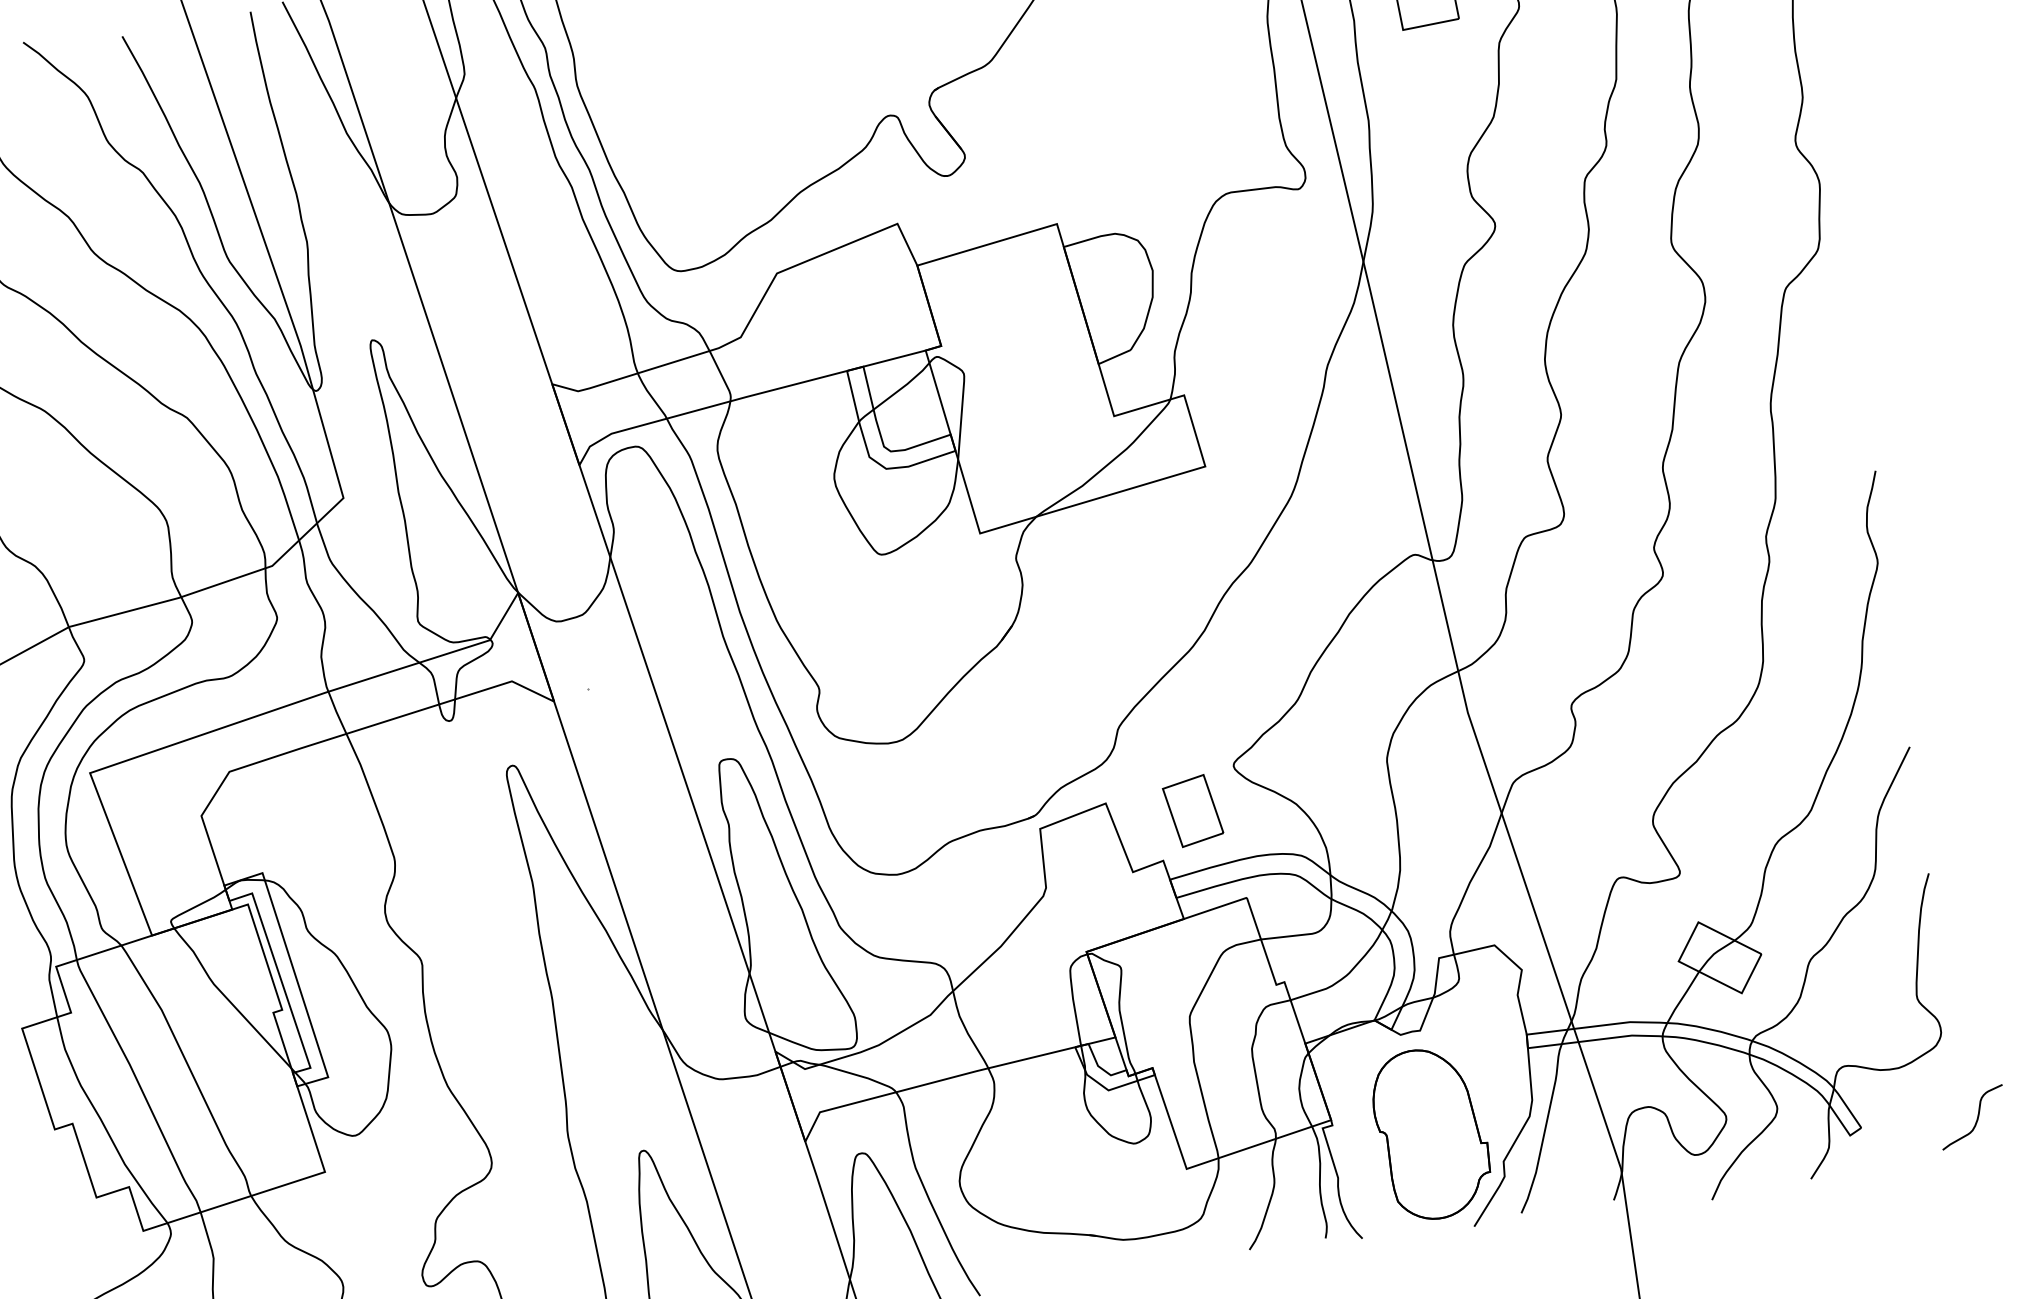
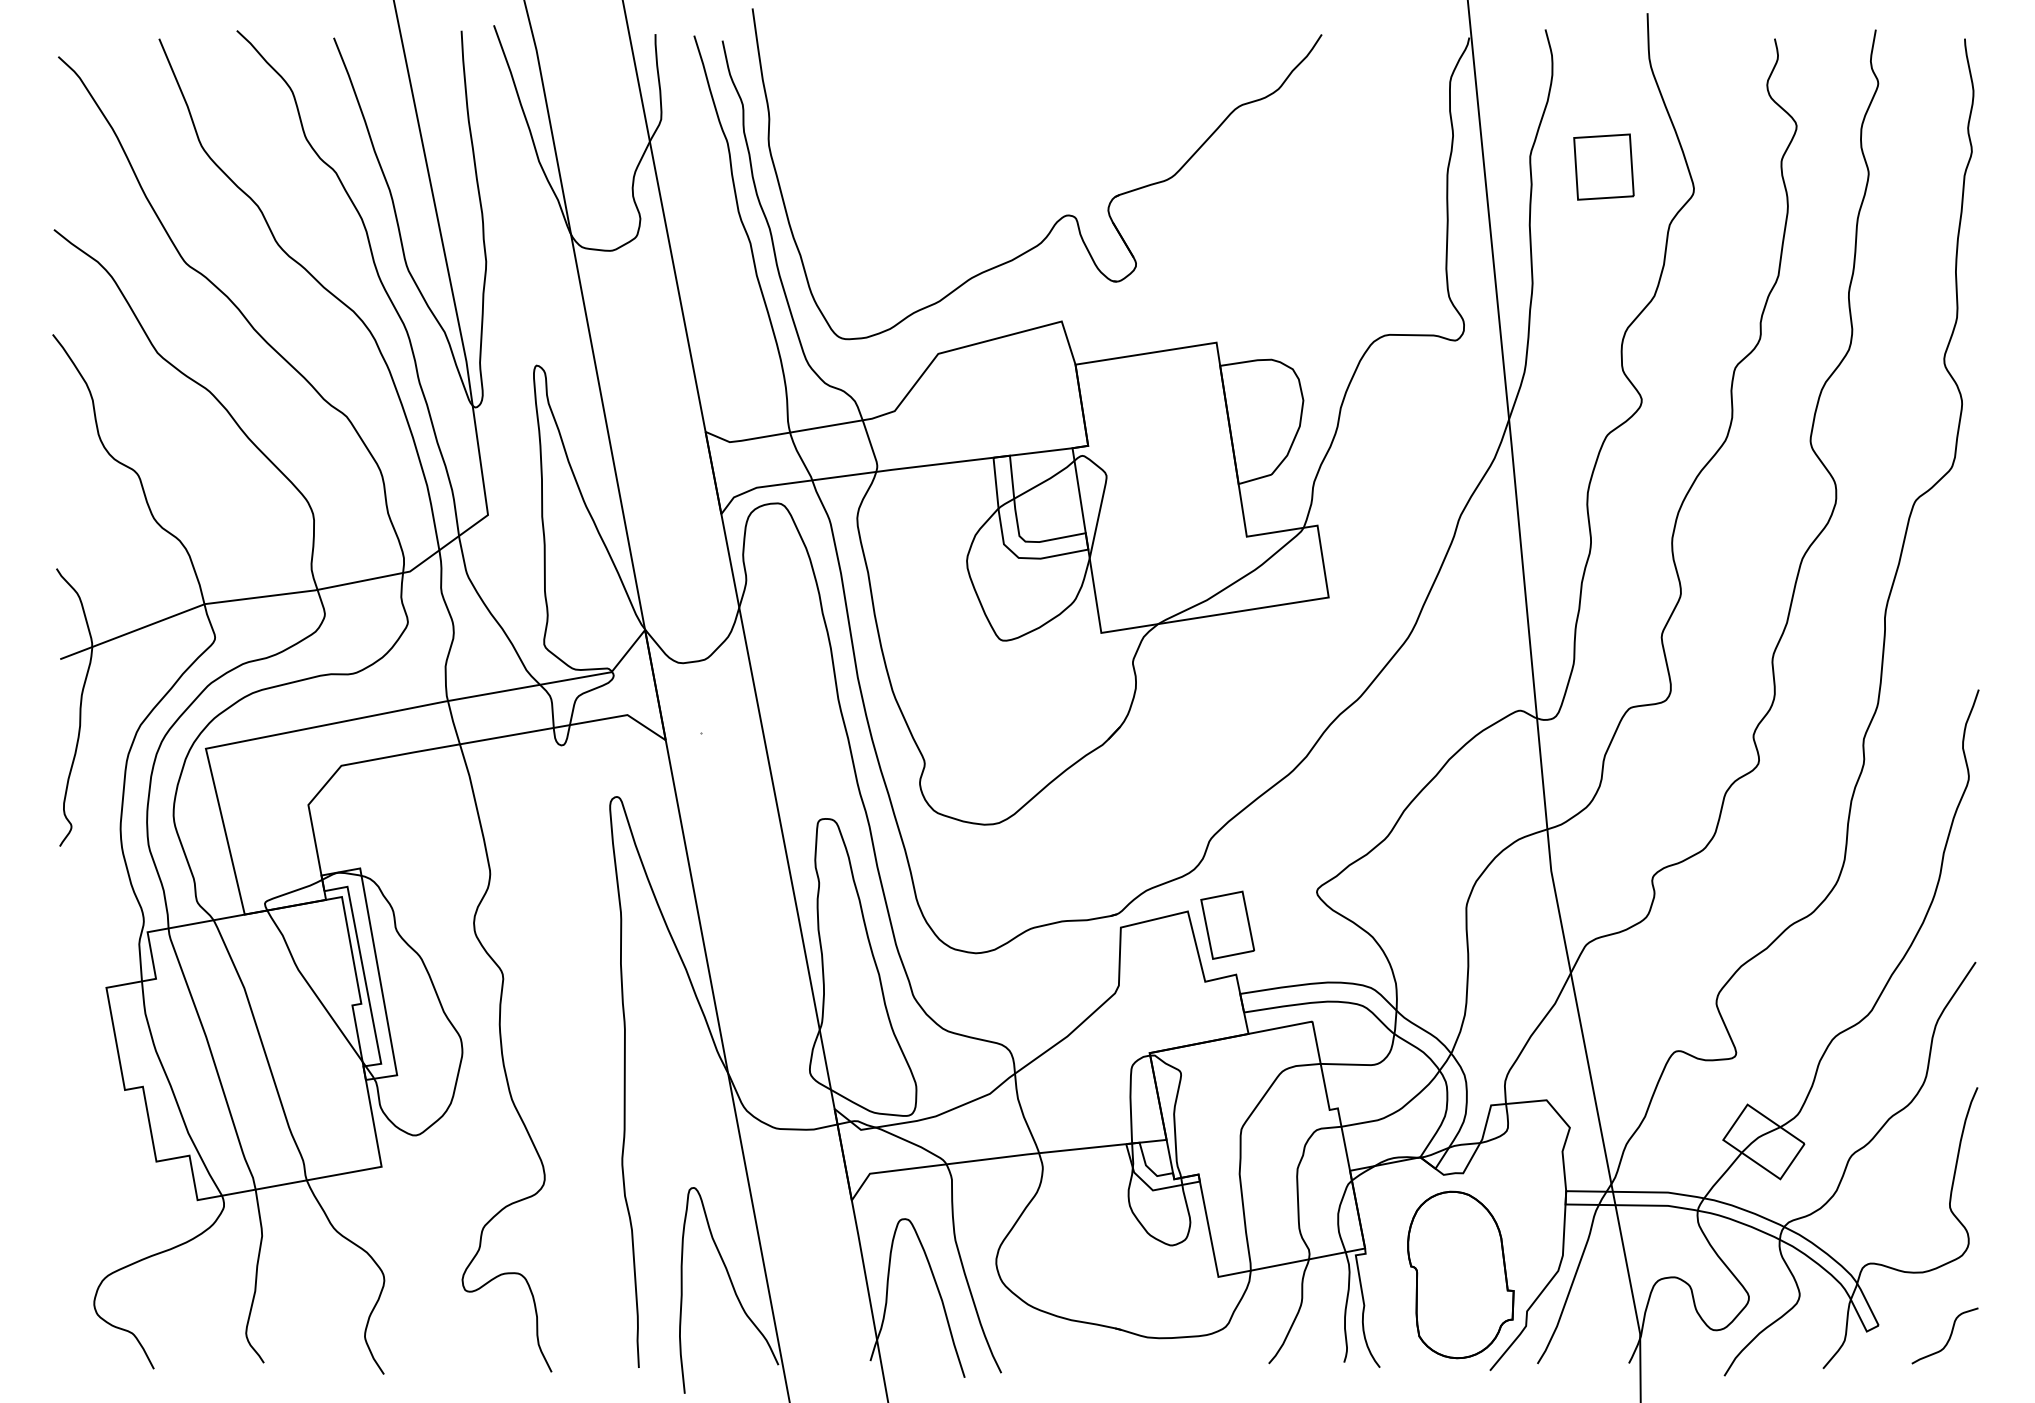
part: (1192, 810) -> (1227, 924), moved
curve: (1976, 1116) -> (1949, 1335), moved

